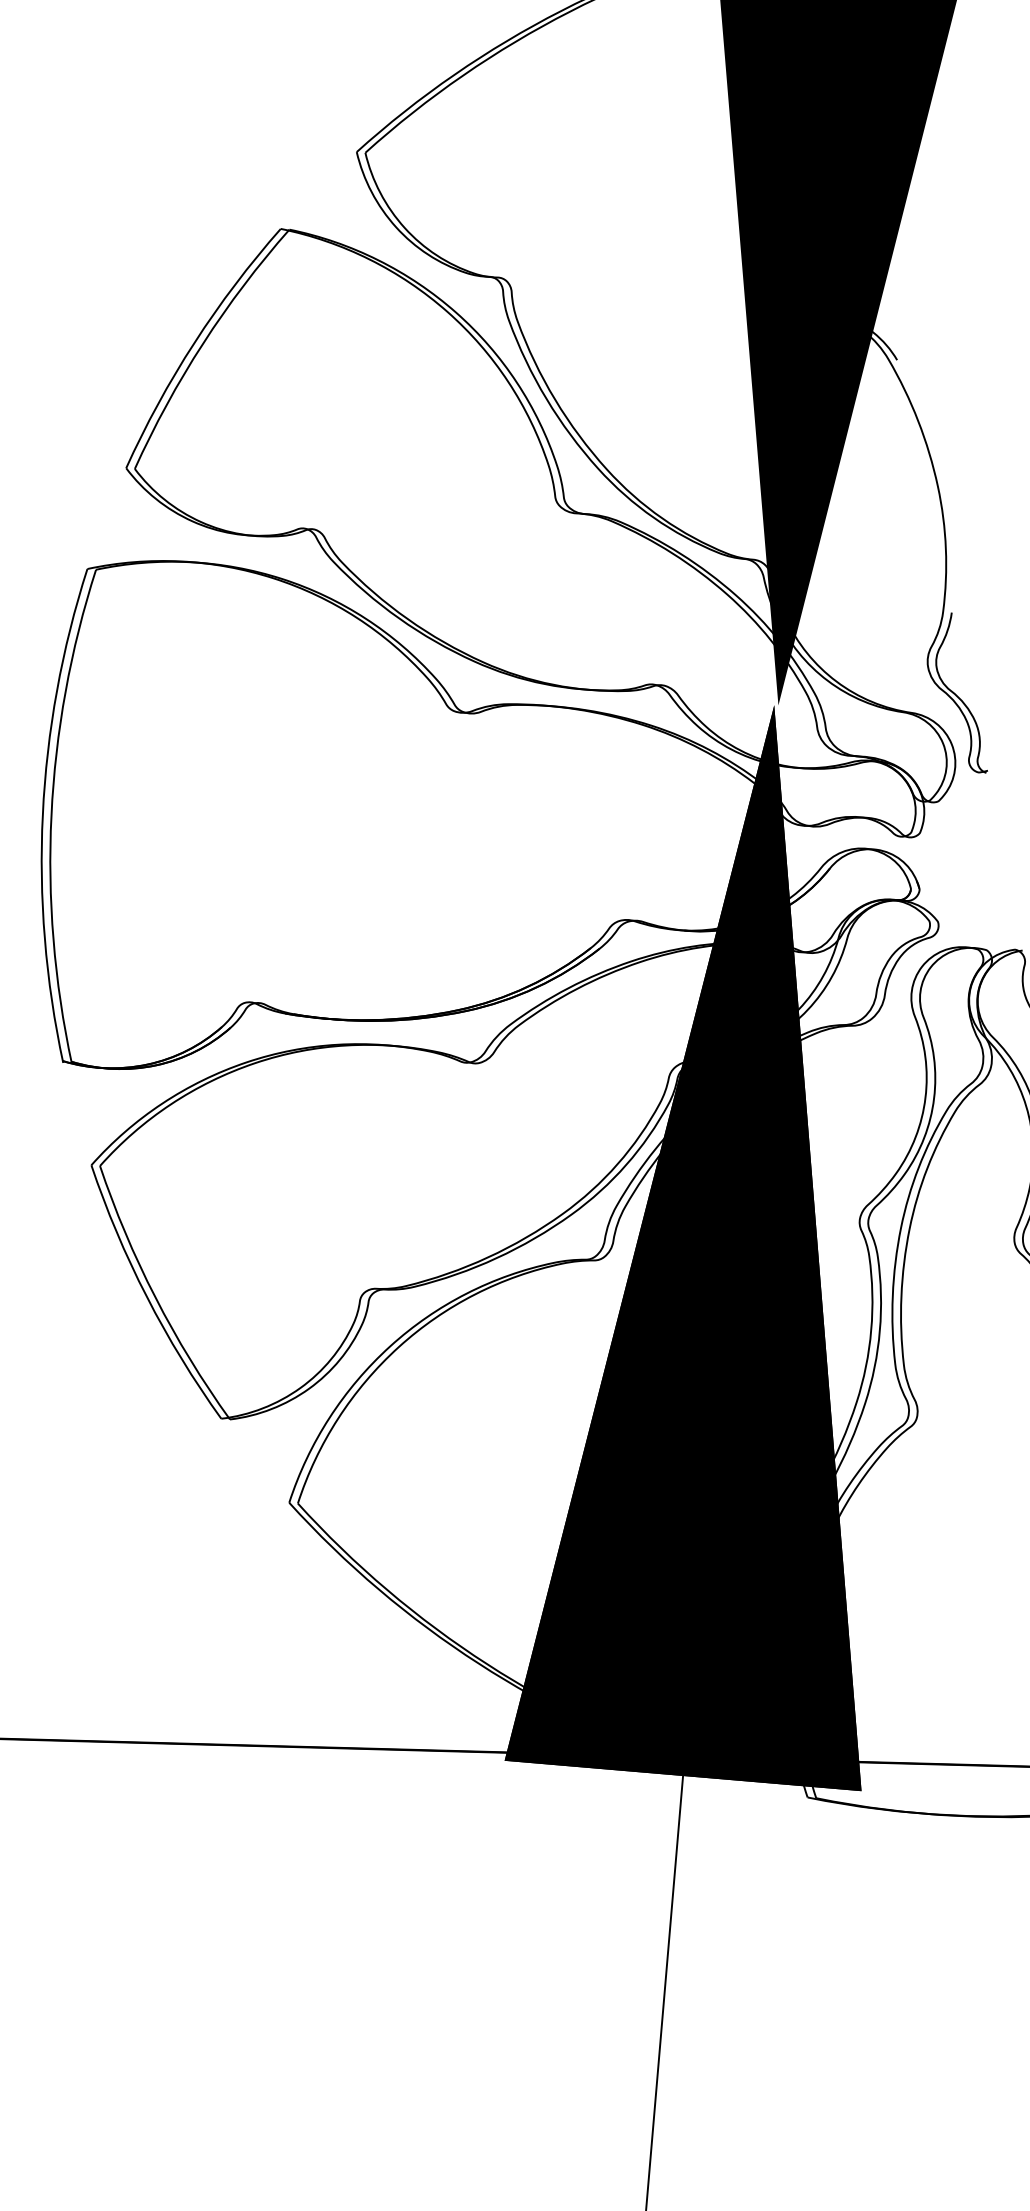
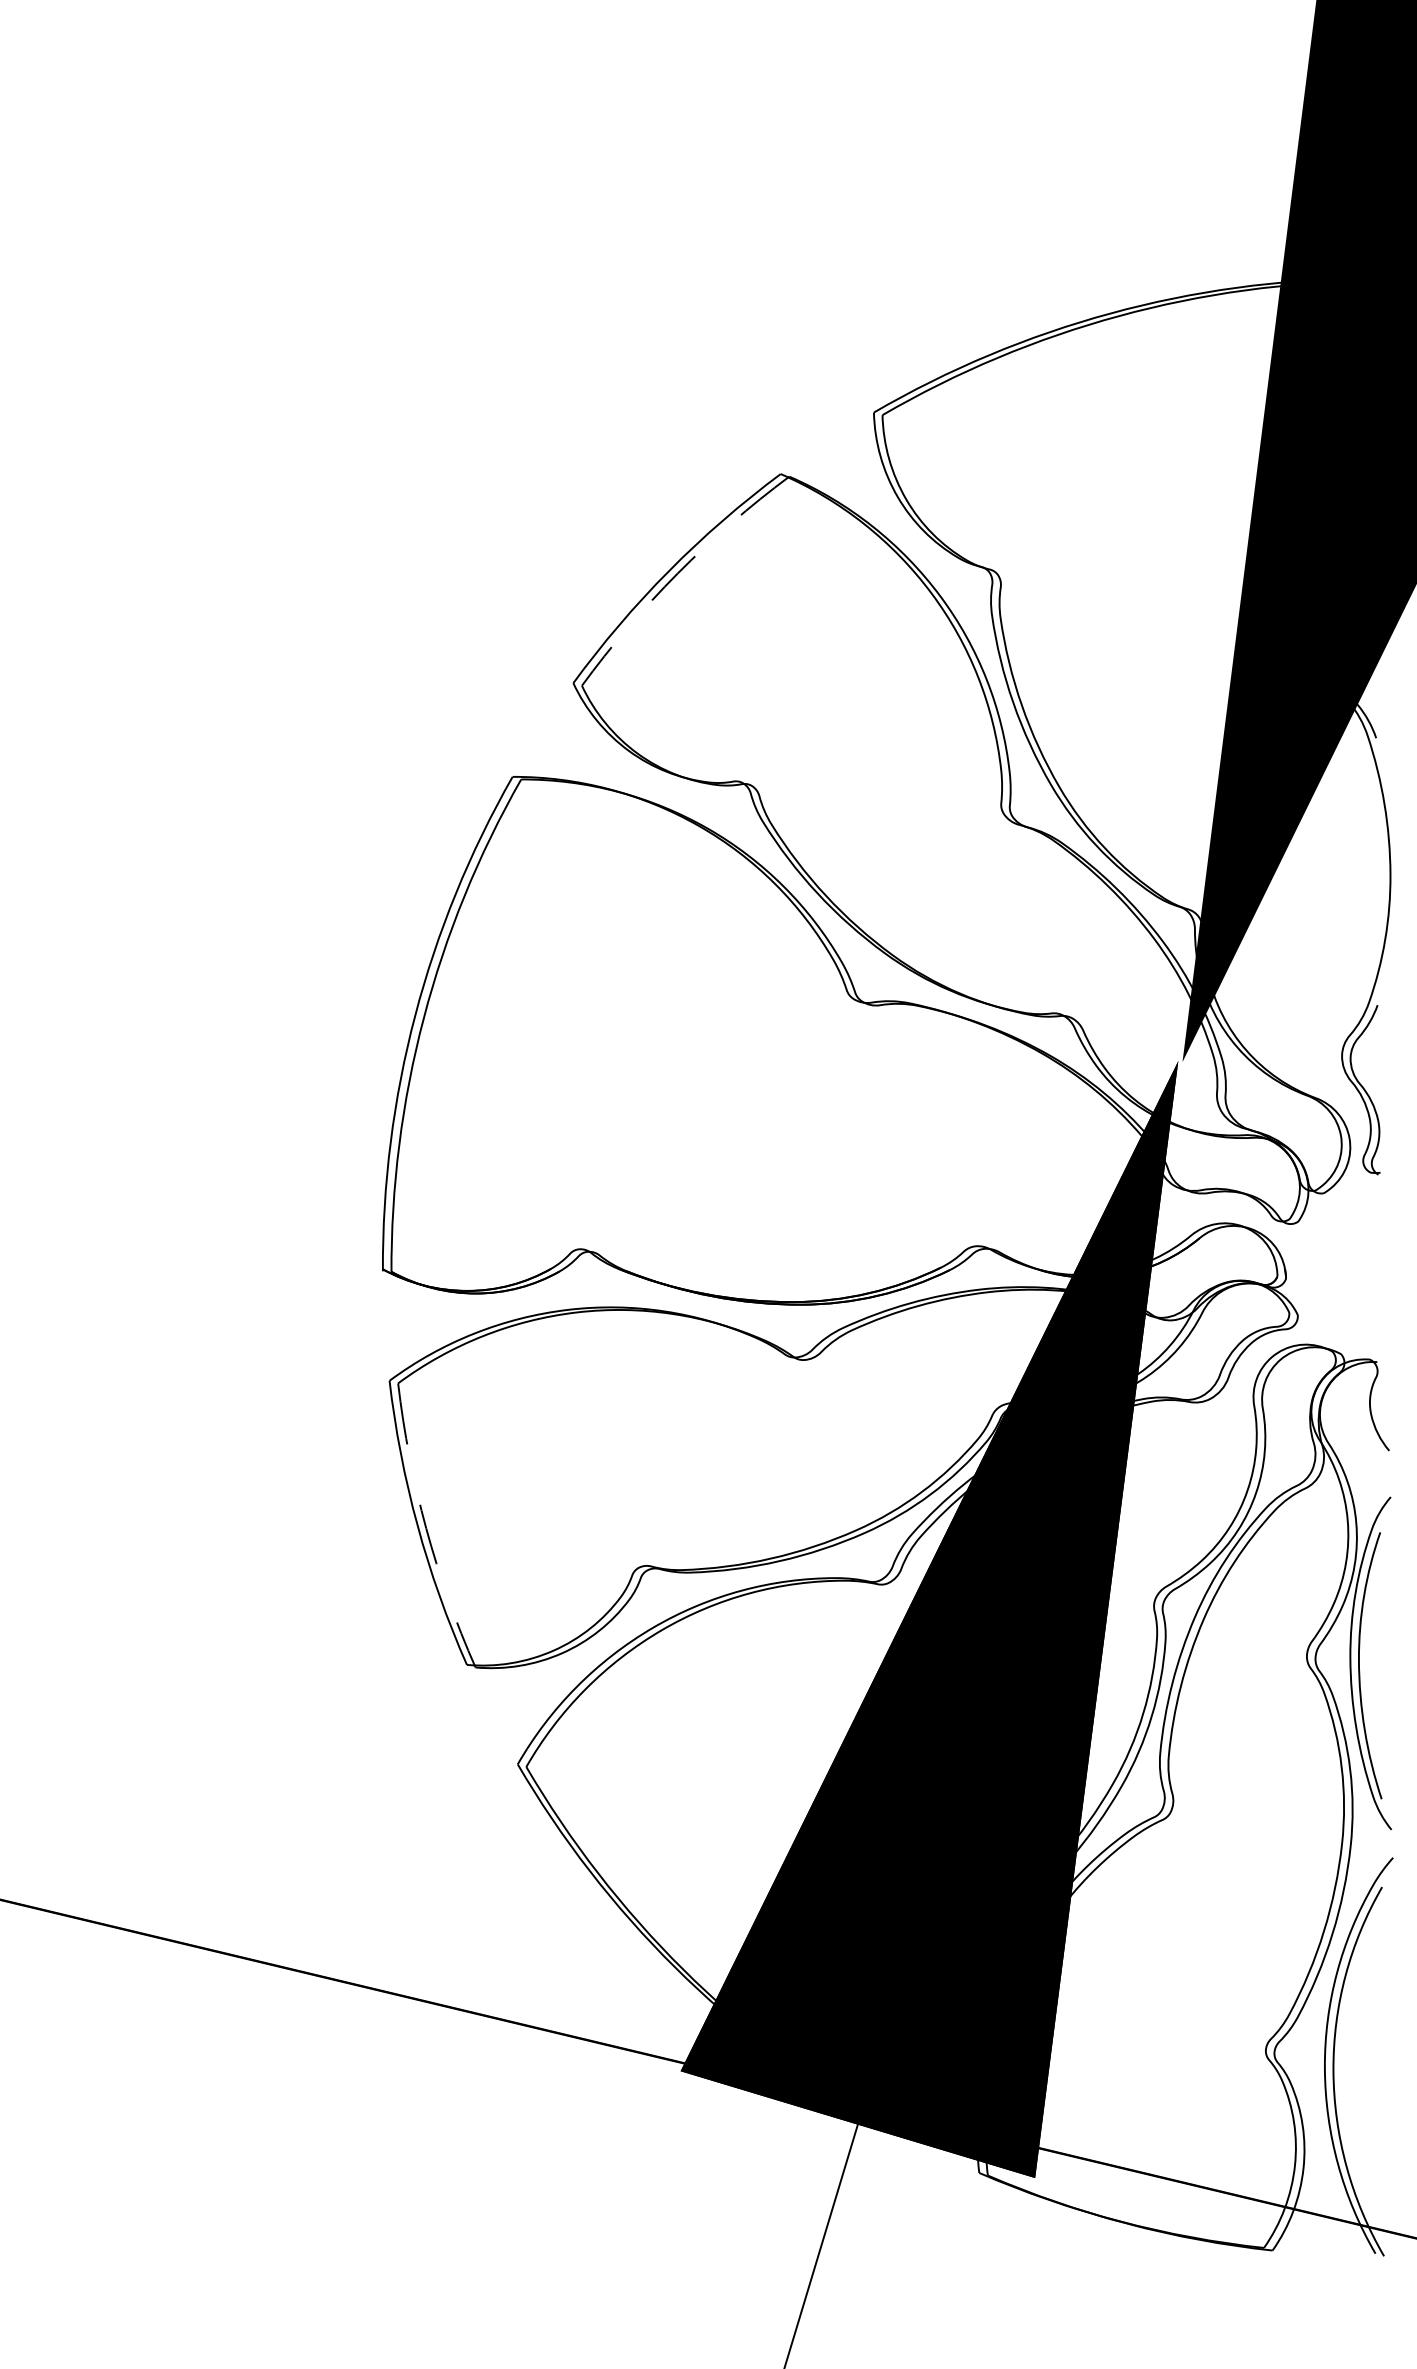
arc: (202, 343) -> (677, 573), solid -> dashed
arc: (155, 1297) -> (426, 1528), solid -> dashed

